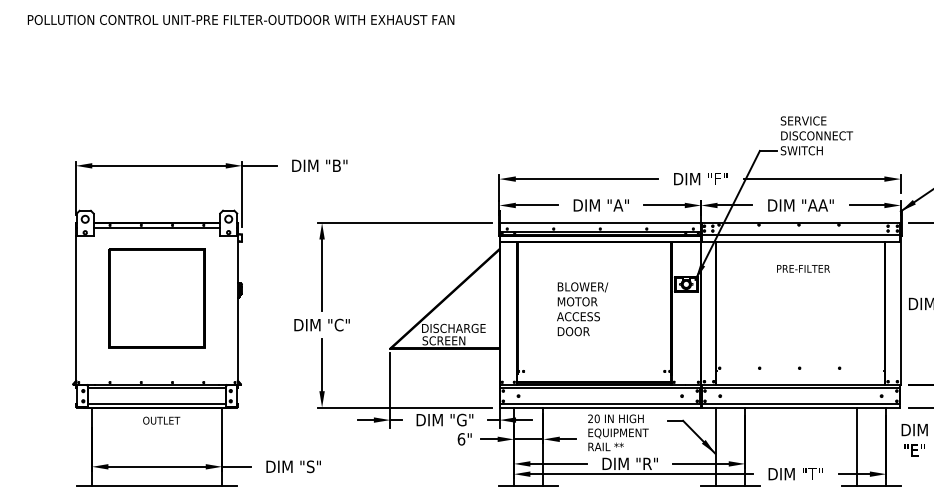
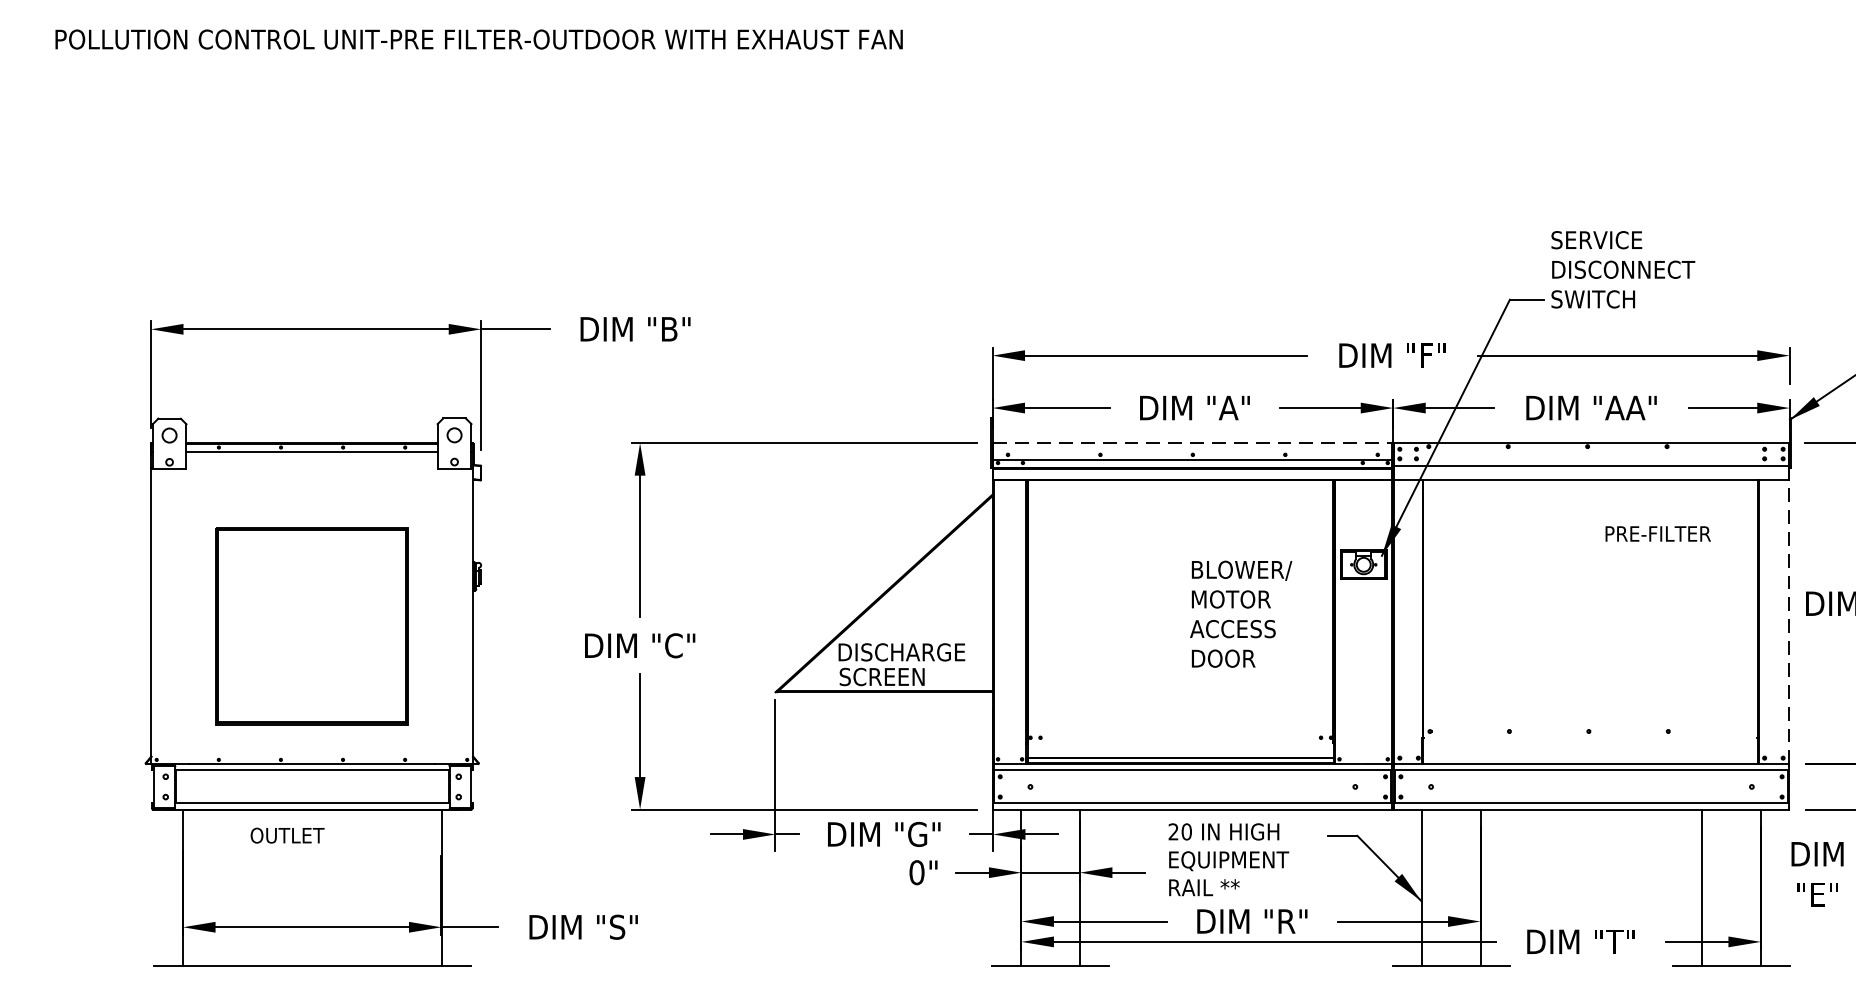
line: (600, 223) -> (1193, 443), solid -> dashed
text: (803, 268) -> (1658, 533), moved
part: (156, 298) -> (311, 626), moved
text: (582, 309) -> (1240, 614), moved
line: (900, 309) -> (1789, 614), solid -> dashed
text: (161, 420) -> (287, 835), moved
text: (461, 439) -> (917, 873), 6" -> 0"

